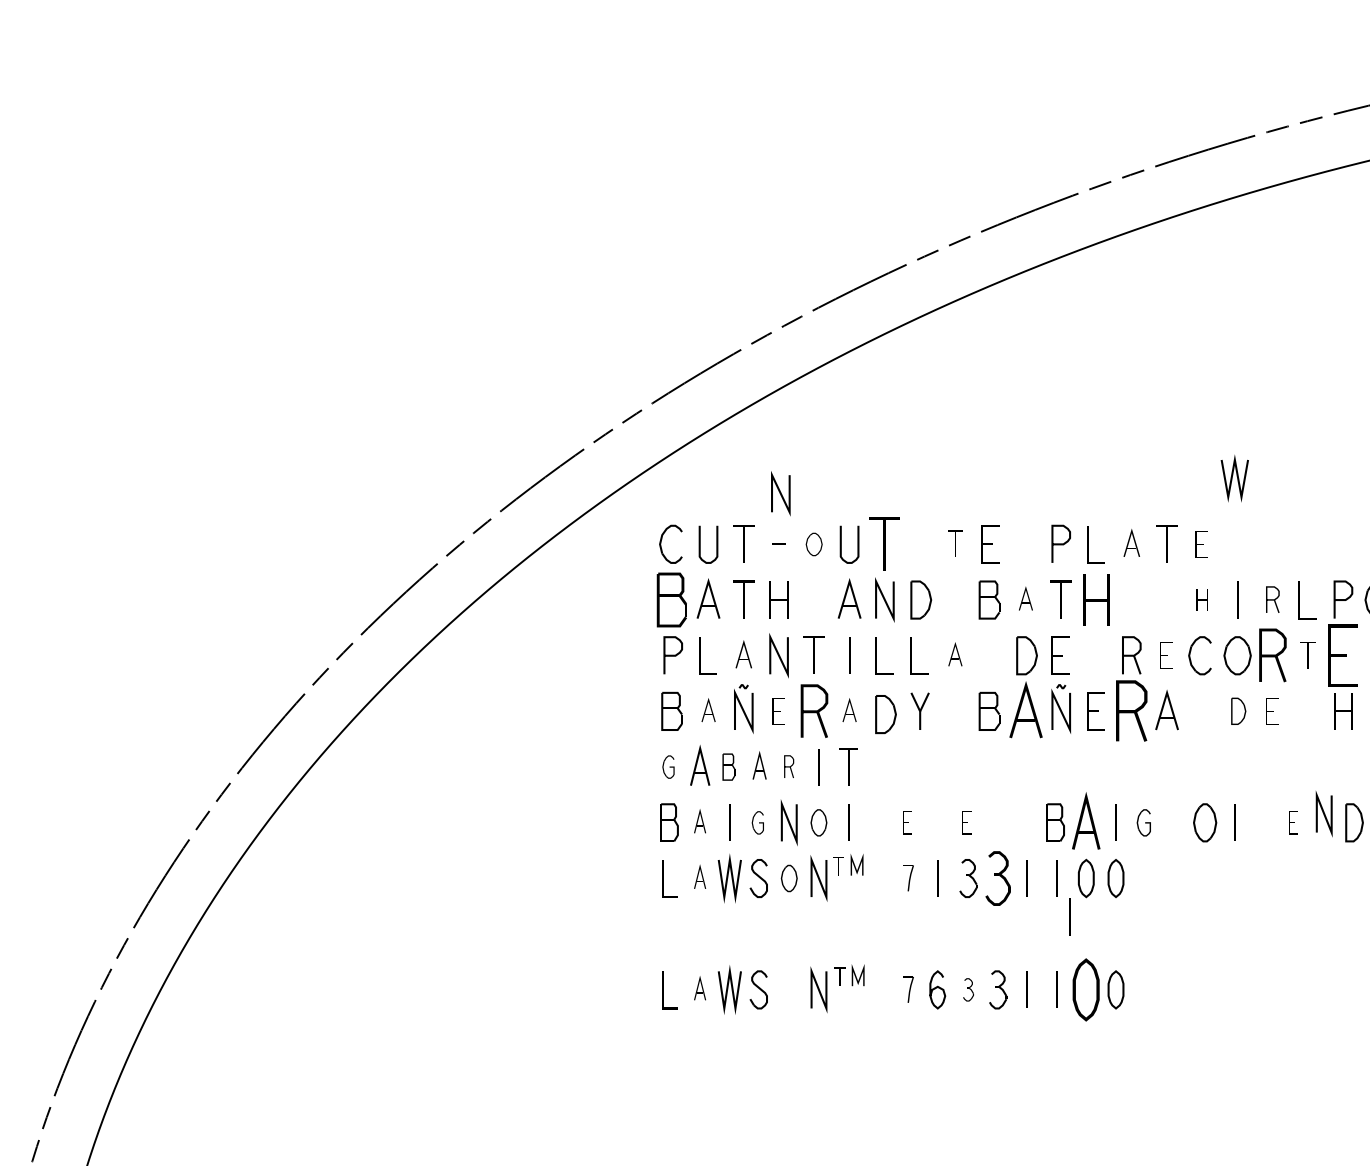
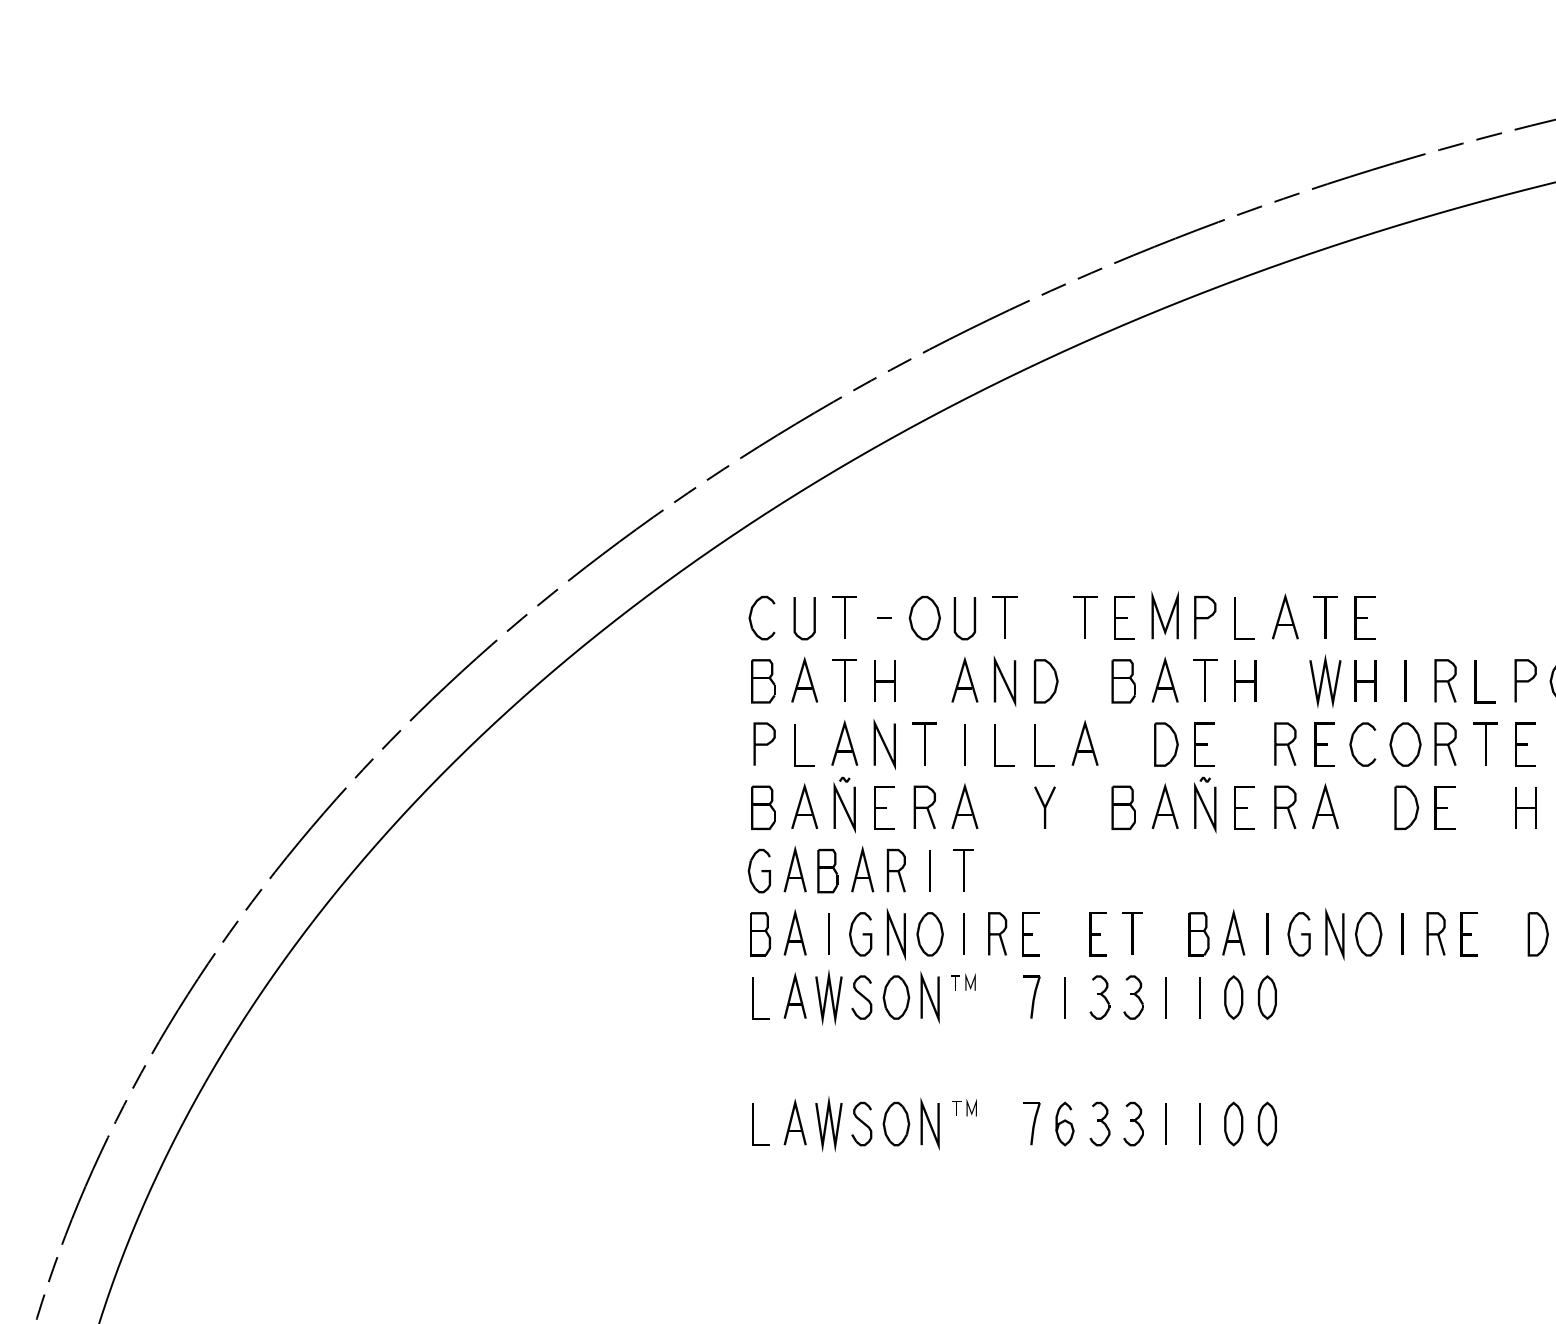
line: (1236, 477) -> (1327, 680), moved
line: (780, 493) -> (886, 560), removed
part: (1131, 542) -> (1285, 616), size x1.43
part: (884, 543) -> (1004, 617), size x0.71
part: (955, 543) -> (1085, 617), size x1.43
line: (1022, 543) -> (1161, 617), added
part: (1201, 543) -> (1364, 617), size x1.43
part: (814, 544) -> (924, 618), size x1.67
part: (1025, 598) -> (1164, 679), size x1.67
part: (1096, 599) -> (1245, 680), size x0.71
part: (1202, 599) -> (1365, 680), size x1.67
part: (1272, 599) -> (1445, 680), size x1.43
part: (672, 600) -> (763, 681), size x0.71
part: (743, 653) -> (844, 742), size x1.43
part: (954, 653) -> (1084, 742), size x1.67
part: (1272, 654) -> (1445, 743), size x0.71
part: (1308, 654) -> (1485, 743), size x1.43
part: (1166, 655) -> (1324, 744), size x1.43
part: (1343, 655) -> (1525, 744), size x0.62
part: (708, 710) -> (804, 806), size x1.67
part: (814, 710) -> (924, 806), size x0.71
part: (849, 710) -> (964, 806), size x1.67
part: (1025, 710) -> (1164, 806), size x0.71
part: (778, 711) -> (884, 807), size x1.43
part: (1131, 711) -> (1285, 807), size x0.62
part: (1238, 711) -> (1406, 807), size x1.43
part: (1271, 711) -> (1444, 807), size x1.43
part: (886, 714) -> (1006, 811), removed
part: (759, 764) -> (862, 868), size x1.43
part: (667, 766) -> (758, 870), size x1.67
part: (728, 766) -> (827, 870), size x1.43
part: (788, 766) -> (895, 870), size x1.67
line: (1323, 814) -> (1334, 934), moved
part: (699, 821) -> (794, 932), size x1.67
part: (1086, 821) -> (1233, 932), size x0.71
part: (757, 822) -> (860, 934), size x1.67
part: (818, 822) -> (929, 934), size x1.43
part: (878, 822) -> (997, 933), added
part: (907, 822) -> (1030, 934), size x1.67
part: (966, 822) -> (1097, 934), size x1.67
part: (997, 822) -> (1132, 933), added
part: (1143, 822) -> (1298, 934), size x1.43
part: (1263, 822) -> (1435, 933), added
part: (1293, 822) -> (1468, 934), size x1.67
part: (848, 864) -> (963, 981), size x0.71
part: (699, 876) -> (794, 995), size x1.67
part: (908, 877) -> (1031, 996), size x1.43
part: (789, 878) -> (896, 997), size x1.43
part: (998, 878) -> (1133, 997), size x0.71
line: (1070, 916) -> (1215, 1040), removed
part: (849, 975) -> (964, 1107), size x0.71
part: (699, 987) -> (794, 1121), size x1.67
part: (789, 989) -> (896, 1123), added
part: (908, 989) -> (1031, 1123), size x1.43
part: (968, 989) -> (1099, 1123), size x1.67
part: (1086, 989) -> (1233, 1123), size x0.62

